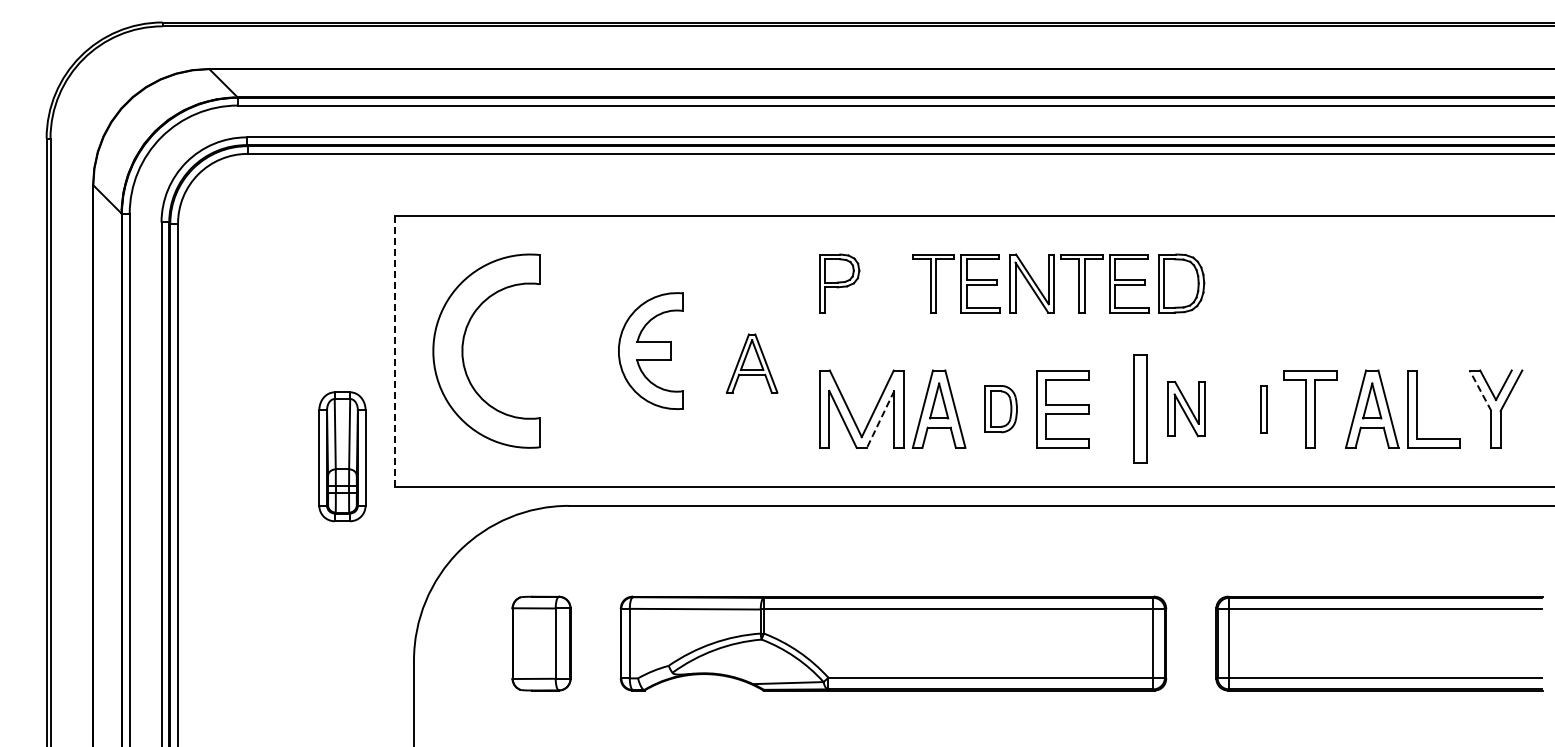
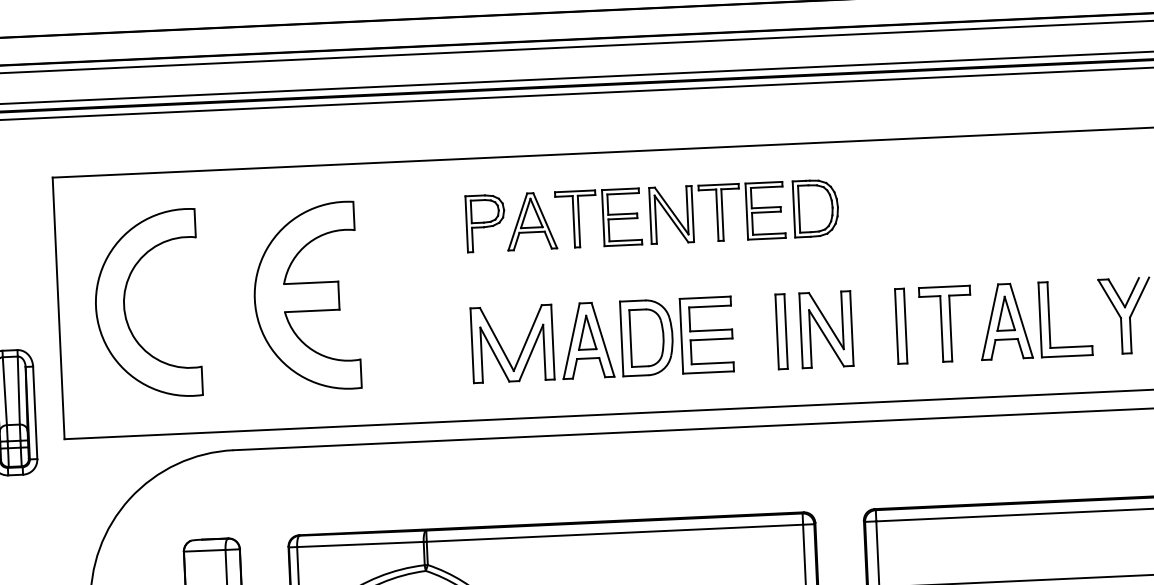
line: (394, 350) -> (58, 307), dashed -> solid
part: (650, 350) -> (305, 296), size x1.67
part: (752, 363) -> (531, 221), moved
line: (1480, 390) -> (1109, 298), dashed -> solid
part: (1001, 408) -> (647, 337), size x1.67
part: (1186, 408) -> (826, 329), size x1.43
part: (1140, 409) -> (781, 332), size x0.71
part: (1263, 409) -> (900, 326), size x1.67
line: (880, 419) -> (531, 353), dashed -> solid

